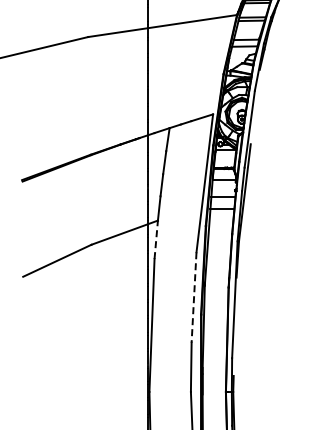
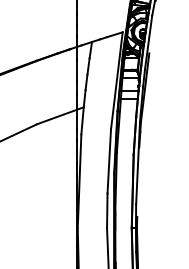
line: (156, 239) -> (82, 120), dashed -> solid
line: (194, 297) -> (109, 161), dashed -> solid

